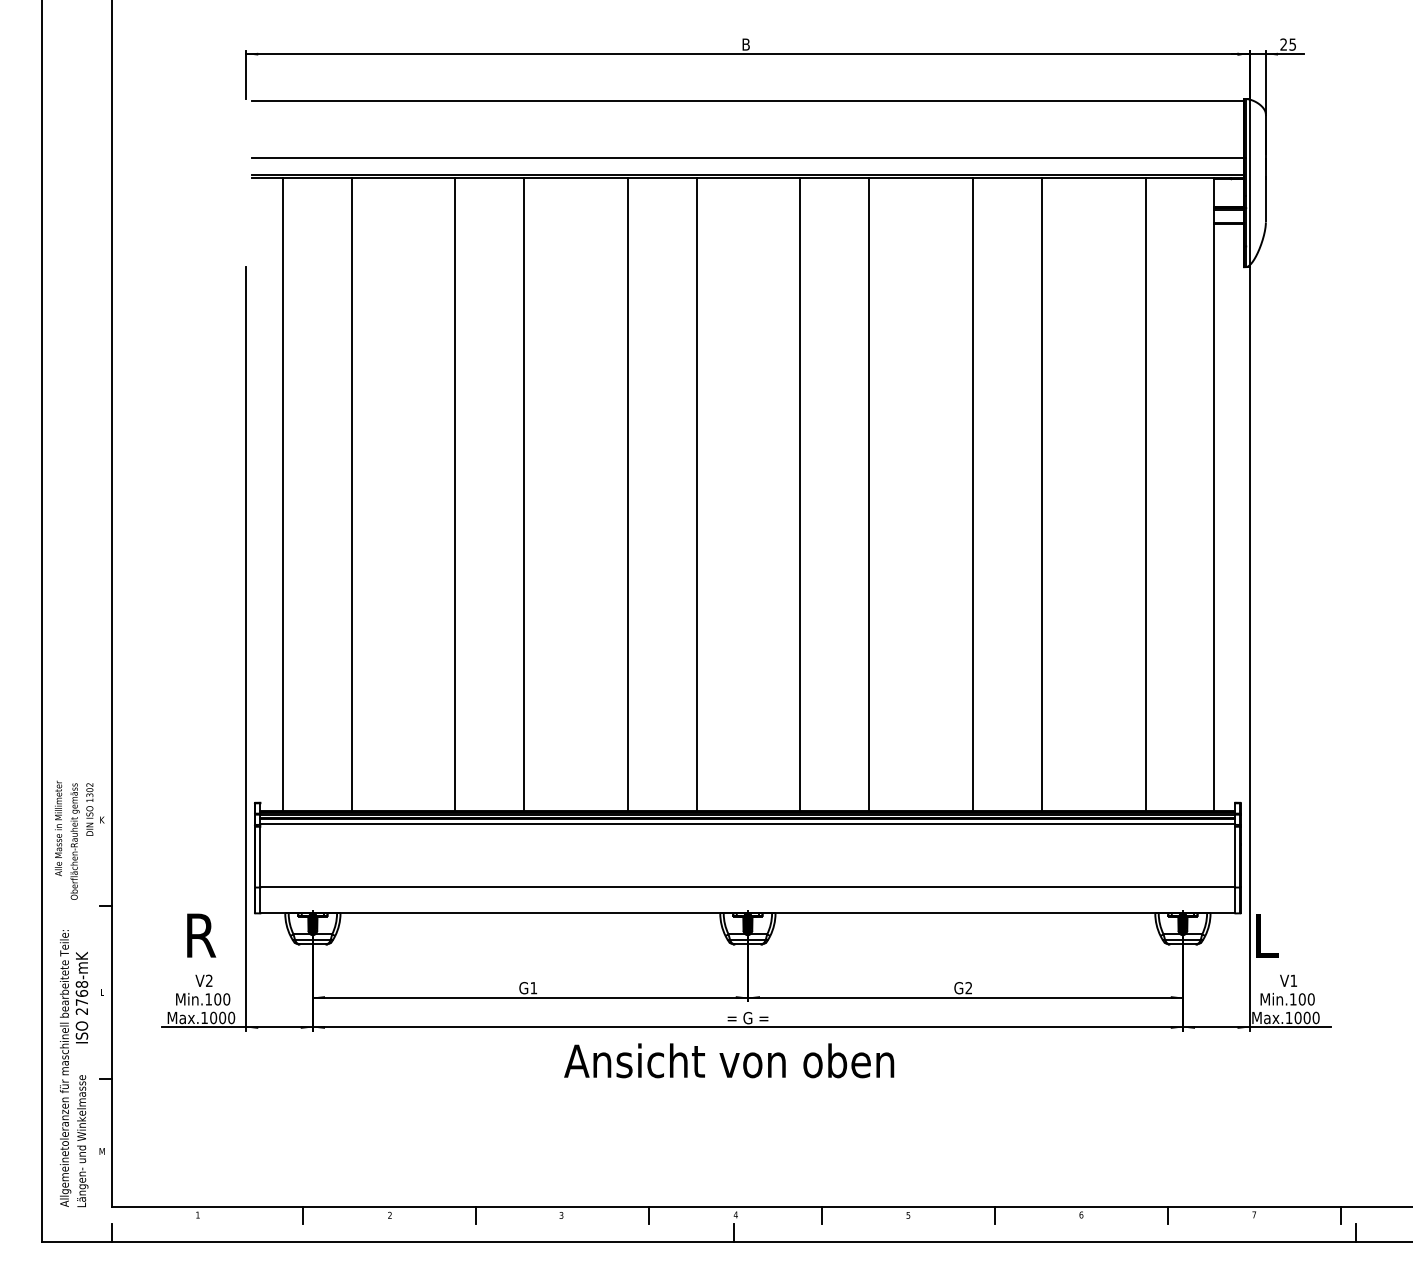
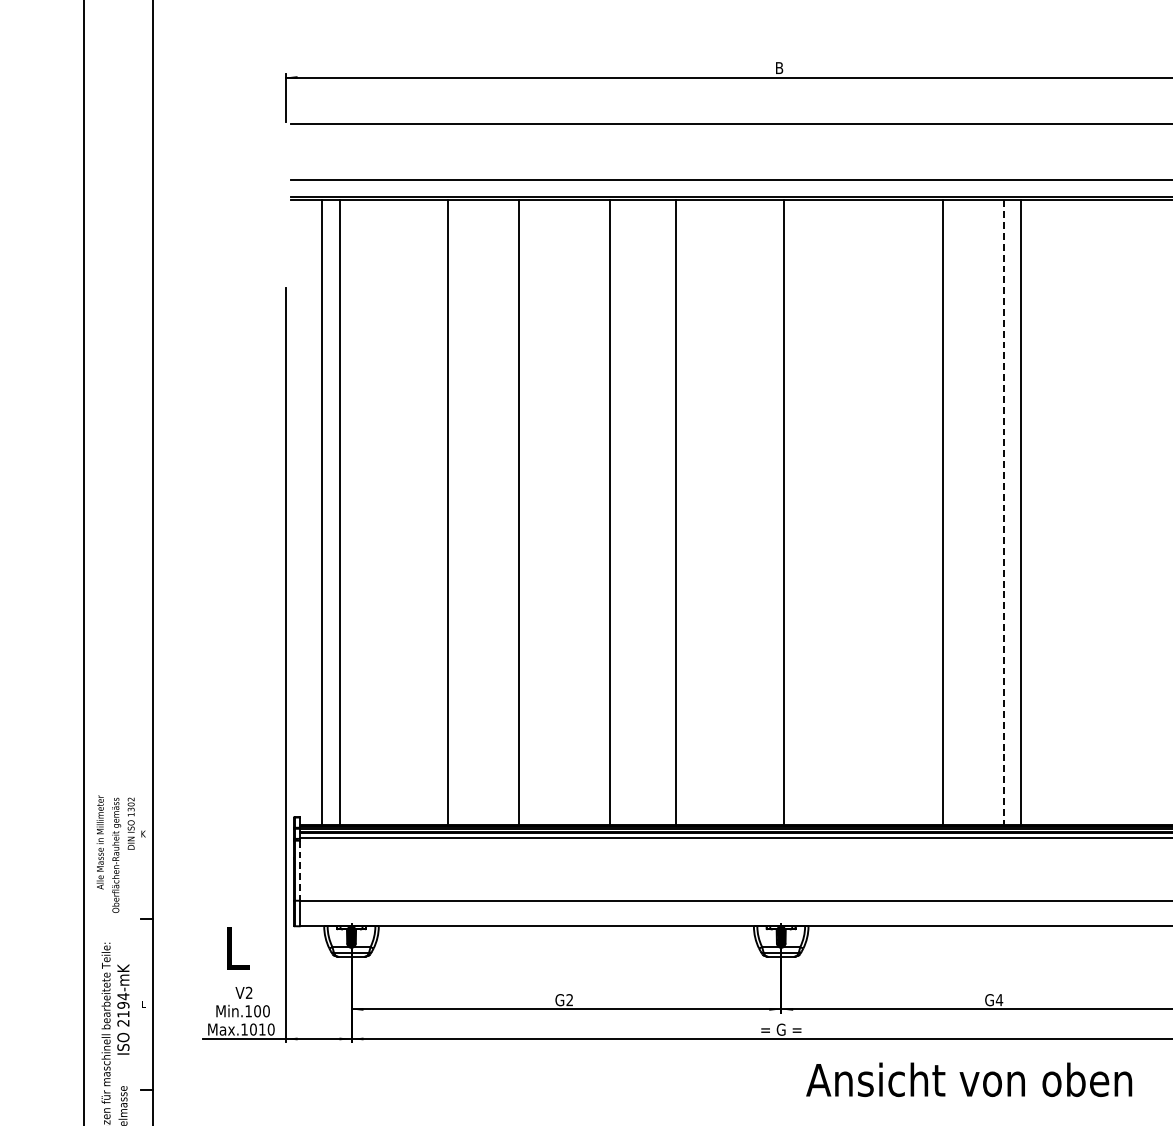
line: (351, 494) -> (340, 512), moved
line: (455, 494) -> (447, 512), moved
line: (524, 494) -> (519, 512), moved
line: (627, 494) -> (609, 512), moved
line: (696, 494) -> (676, 512), moved
line: (800, 494) -> (783, 512), moved
line: (869, 494) -> (942, 512), moved
line: (1041, 494) -> (1020, 512), moved
line: (973, 495) -> (1004, 513), solid -> dashed
line: (260, 857) -> (299, 871), solid -> dashed
text: (201, 935) -> (241, 948), R -> L
text: (533, 988) -> (569, 1000), G1 -> G2
text: (968, 988) -> (999, 1000), G2 -> G4
text: (81, 992) -> (122, 1004), 2768-mK -> 2194-mK
text: (222, 1017) -> (262, 1029), Max.1000 -> Max.1010
text: (729, 1060) -> (969, 1079), moved

